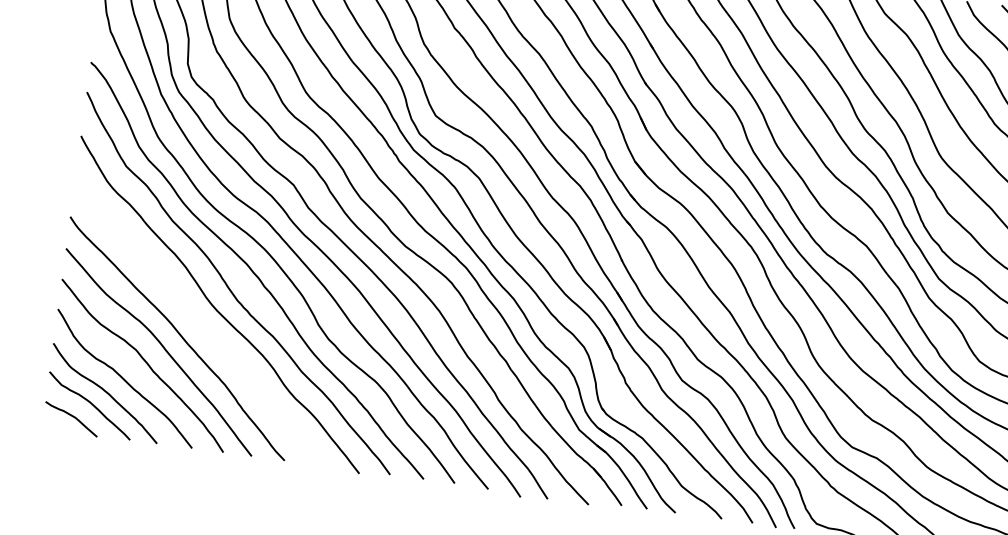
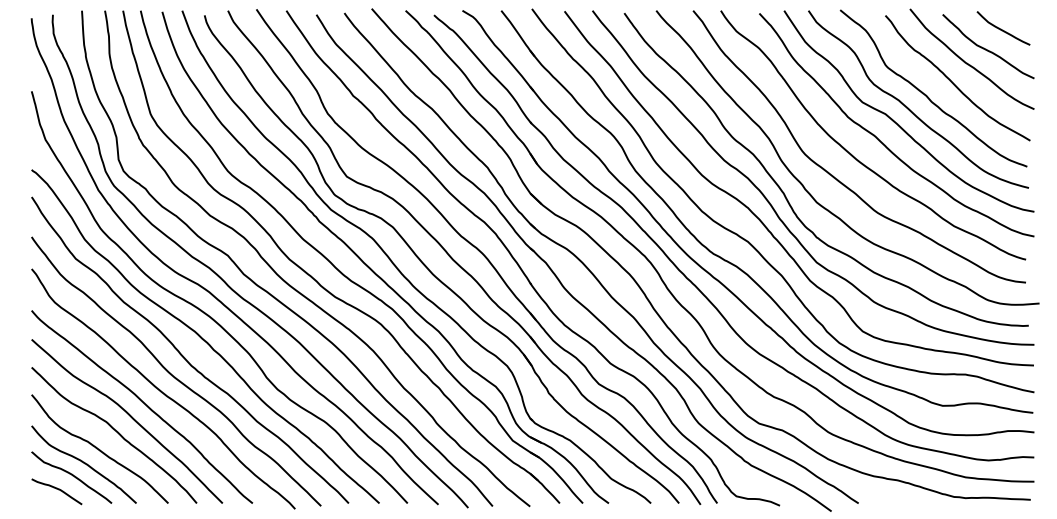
curve: (201, 323) -> (161, 390), added

